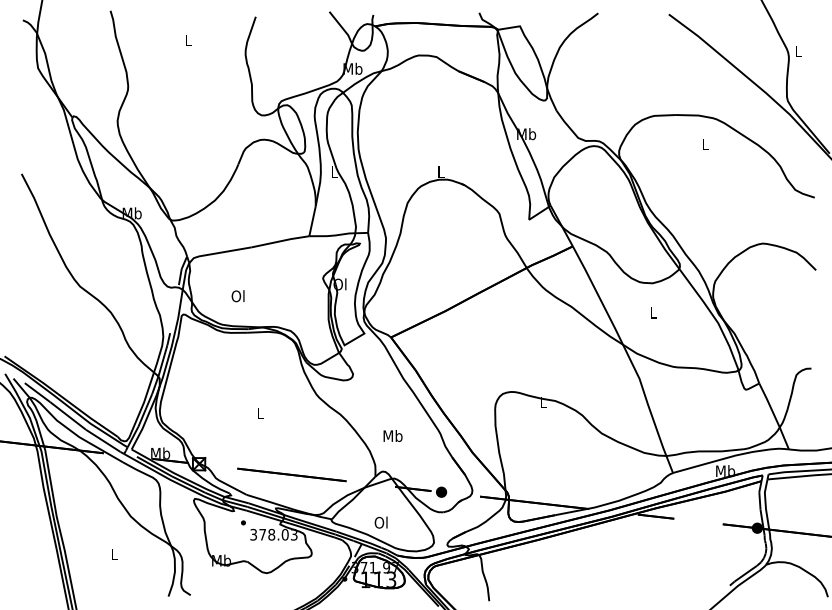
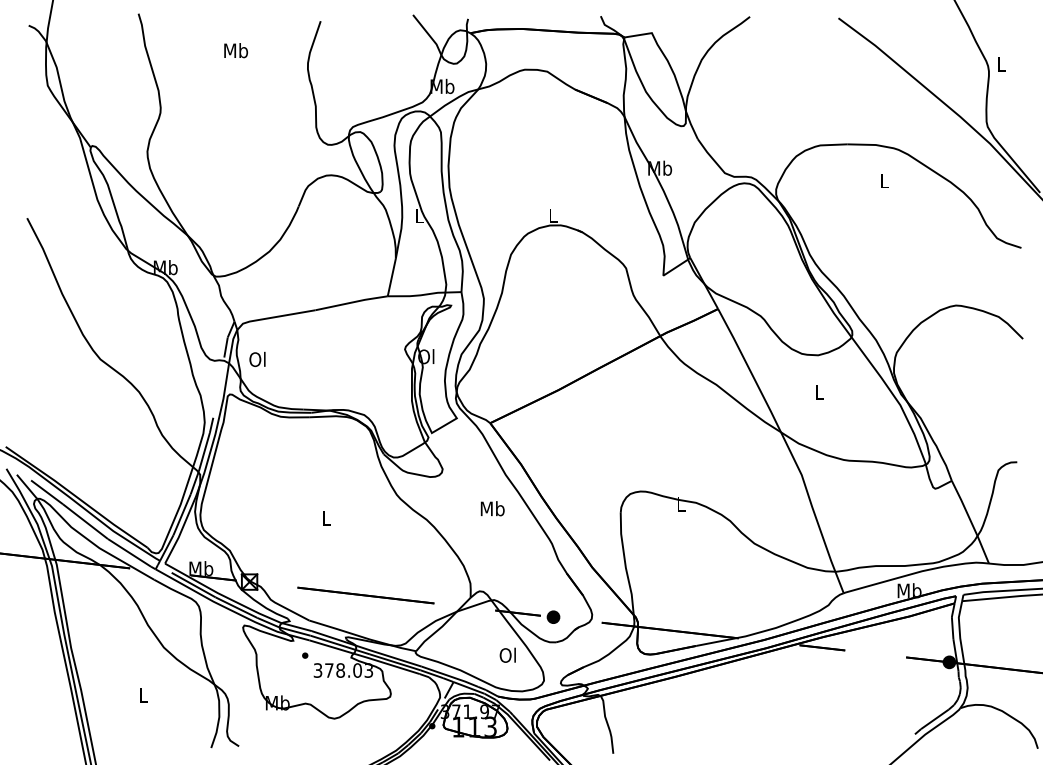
text: (188, 40) -> (236, 50), L -> Mb
text: (238, 295) -> (257, 358), moved
text: (392, 435) -> (492, 508), moved
text: (380, 521) -> (507, 654), moved

